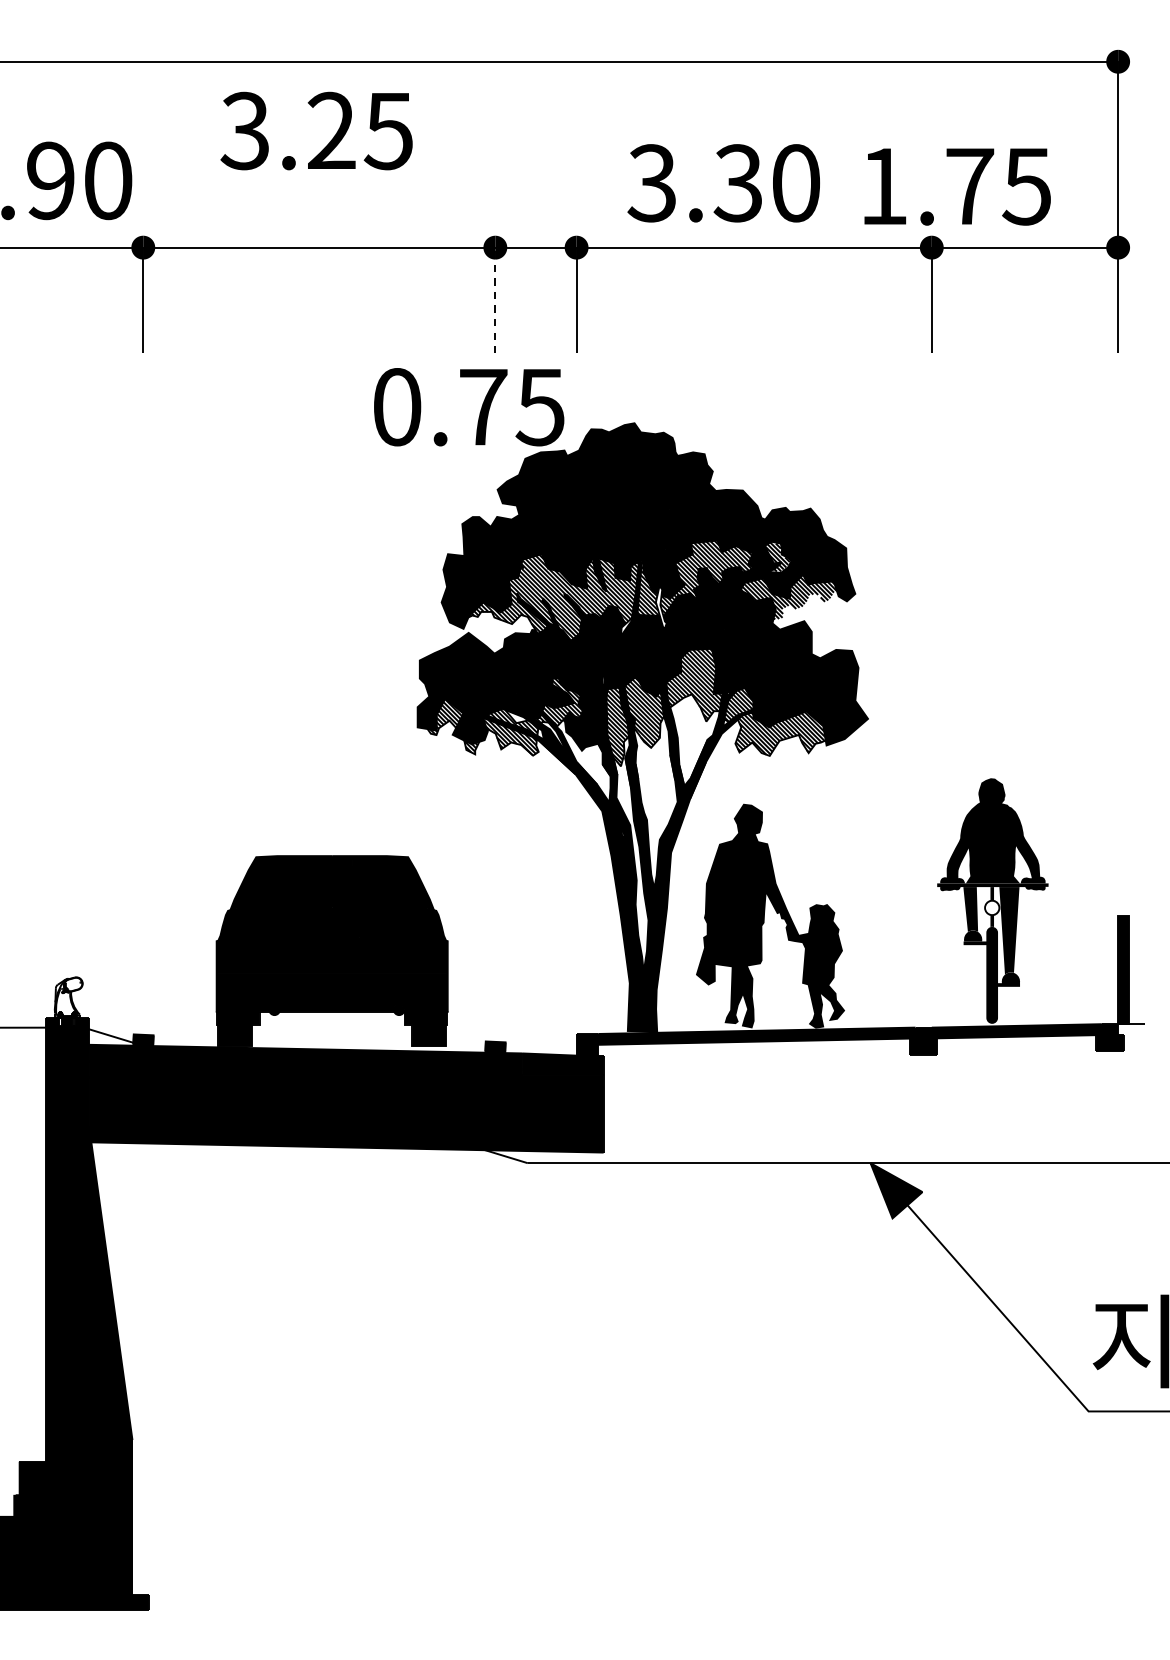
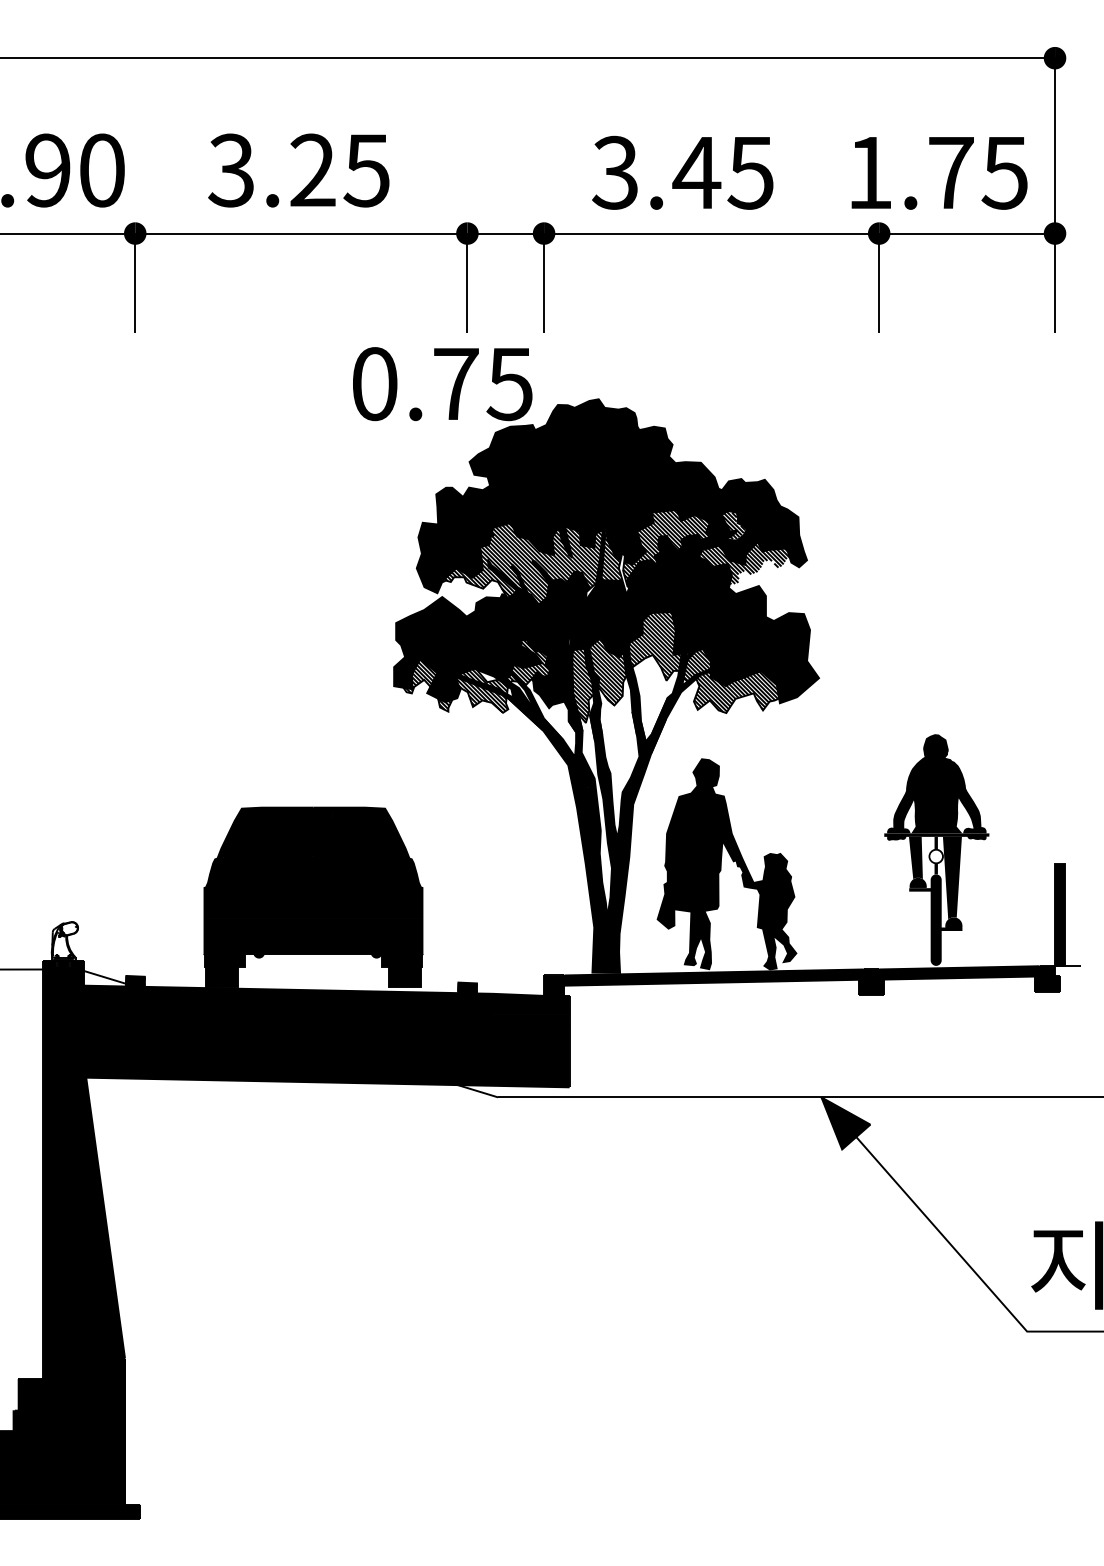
text: (316, 130) -> (298, 170), moved
text: (765, 182) -> (722, 172), 3.30 -> 3.45
text: (957, 187) -> (939, 173), moved
line: (495, 300) -> (467, 283), dashed -> solid

